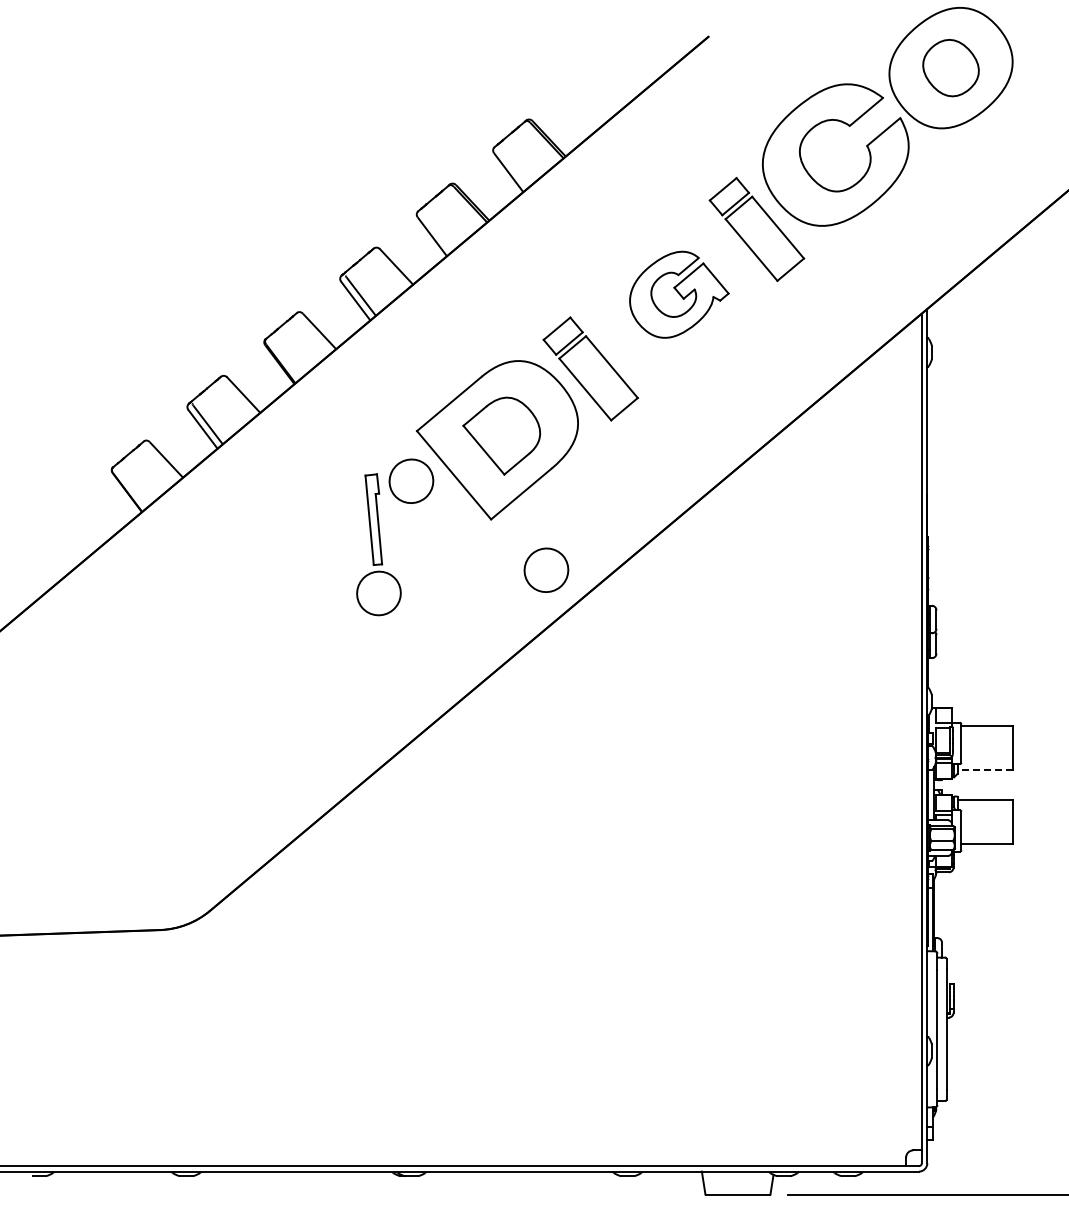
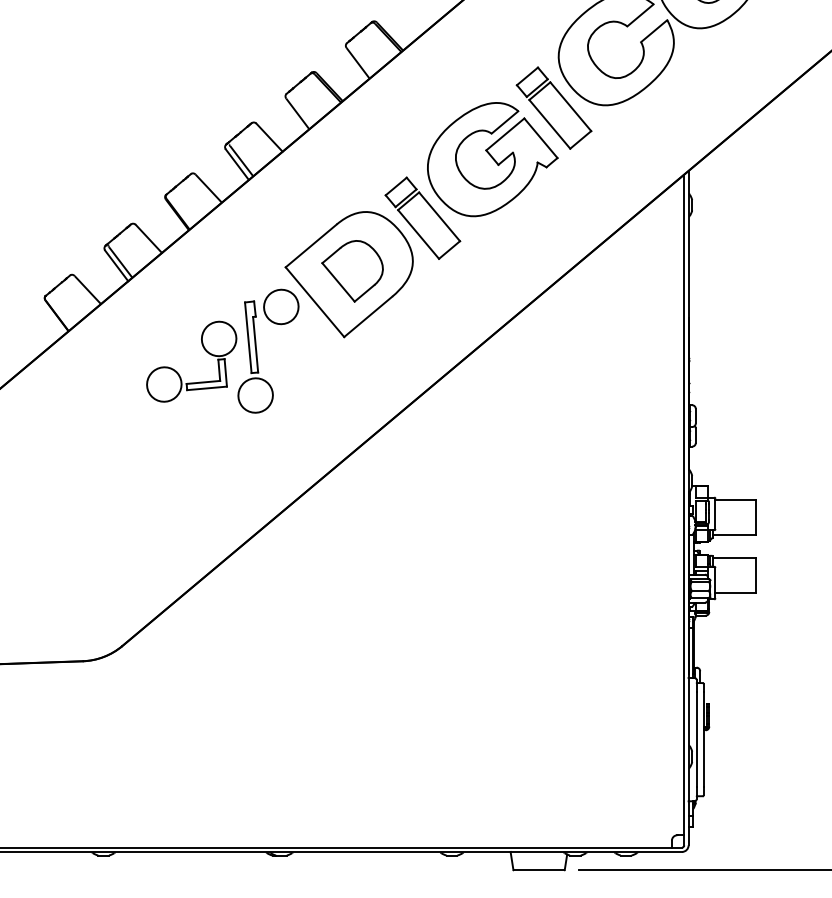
part: (679, 294) -> (492, 159), size x1.67
part: (281, 565) -> (178, 373), added
part: (546, 569) -> (387, 376), removed
line: (985, 770) -> (734, 535), dashed -> solid

